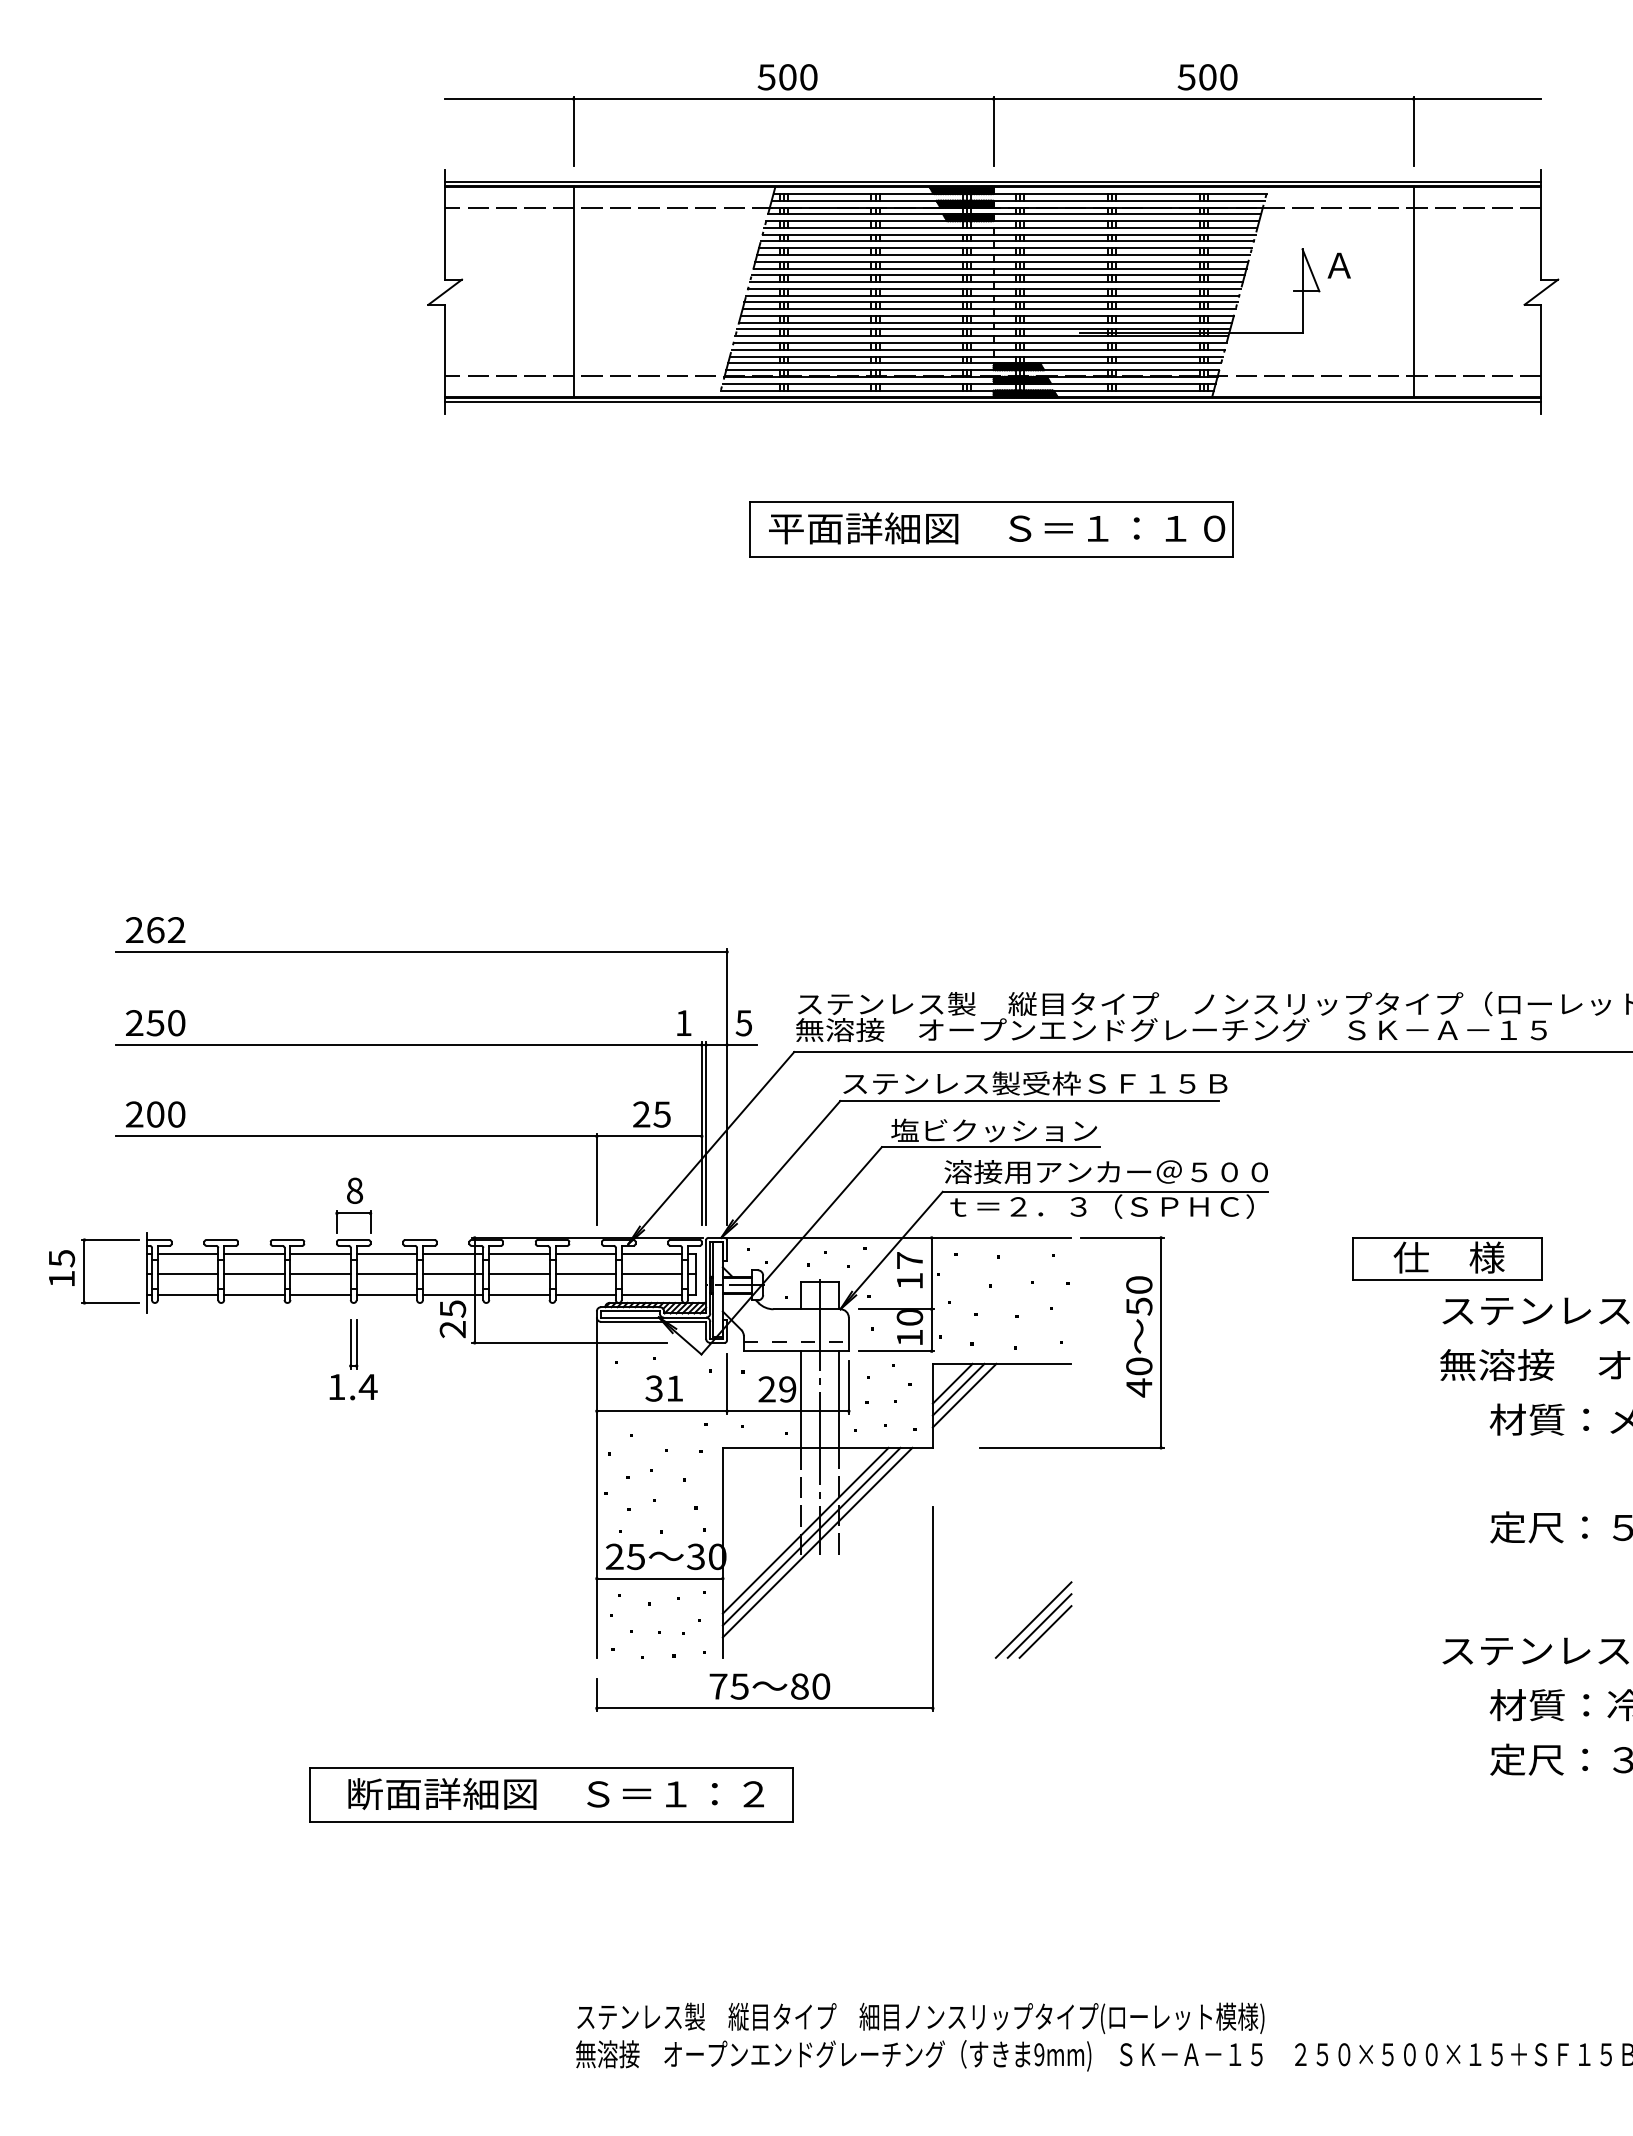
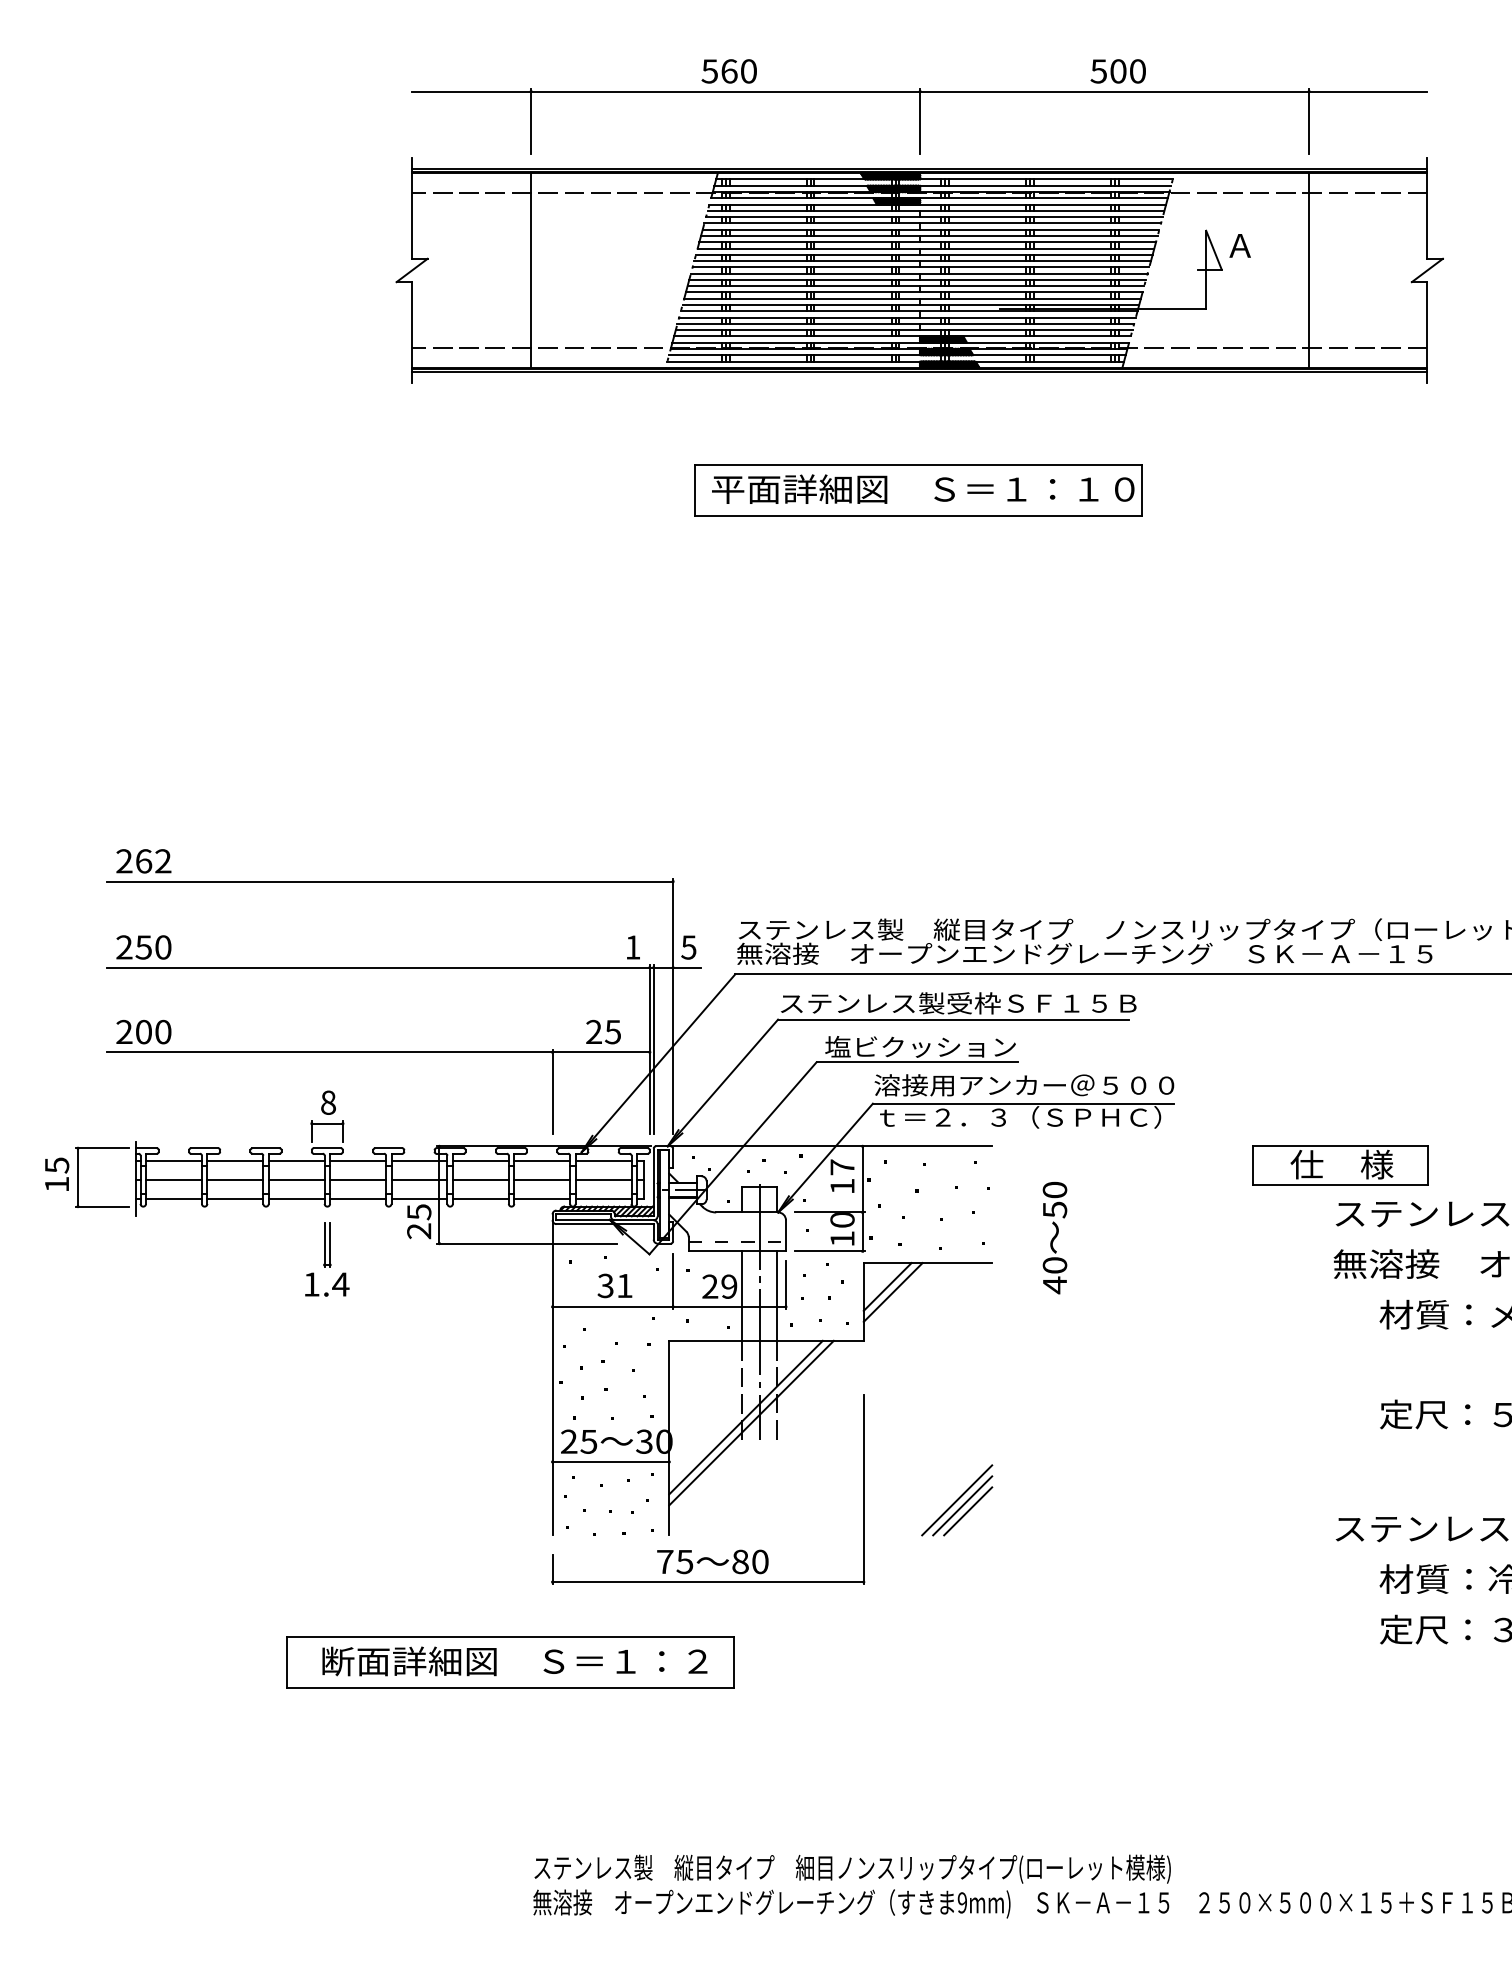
text: (787, 77) -> (729, 71), 500 -> 560
part: (1160, 1342) -> (1074, 1243), removed
line: (952, 1383) -> (881, 1281), removed
line: (817, 1542) -> (756, 1428), removed

